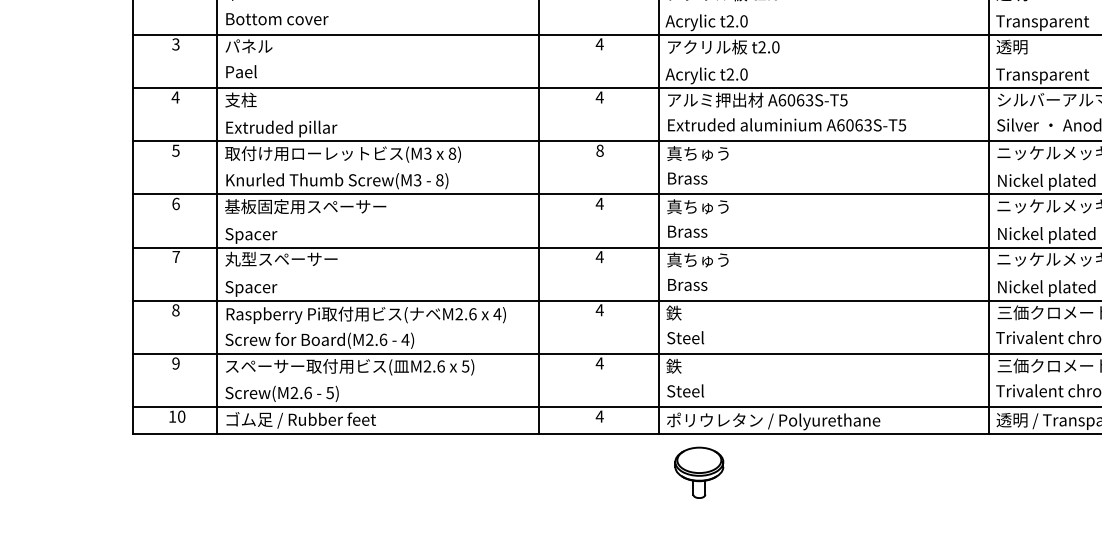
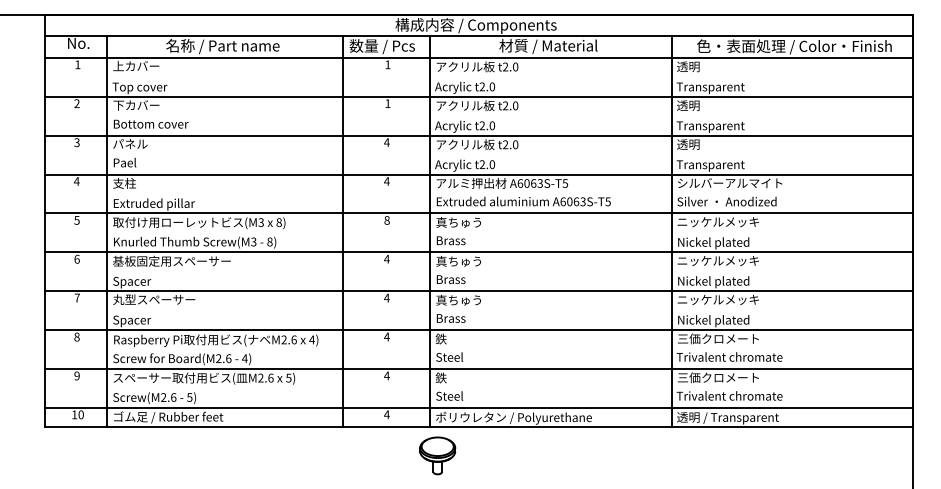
part: (699, 472) -> (437, 455), moved

